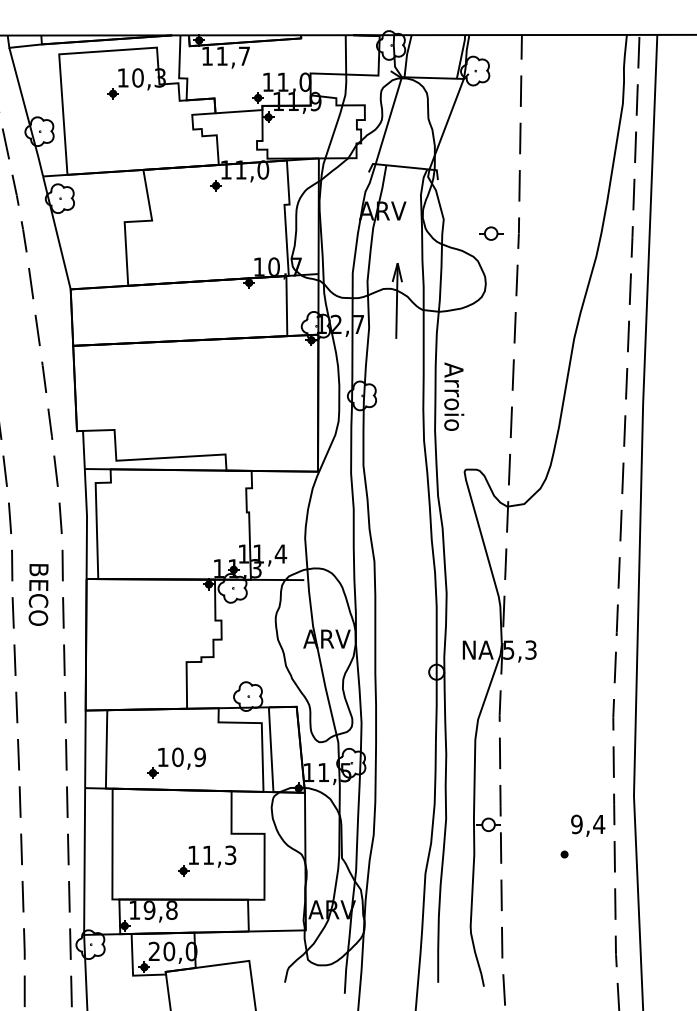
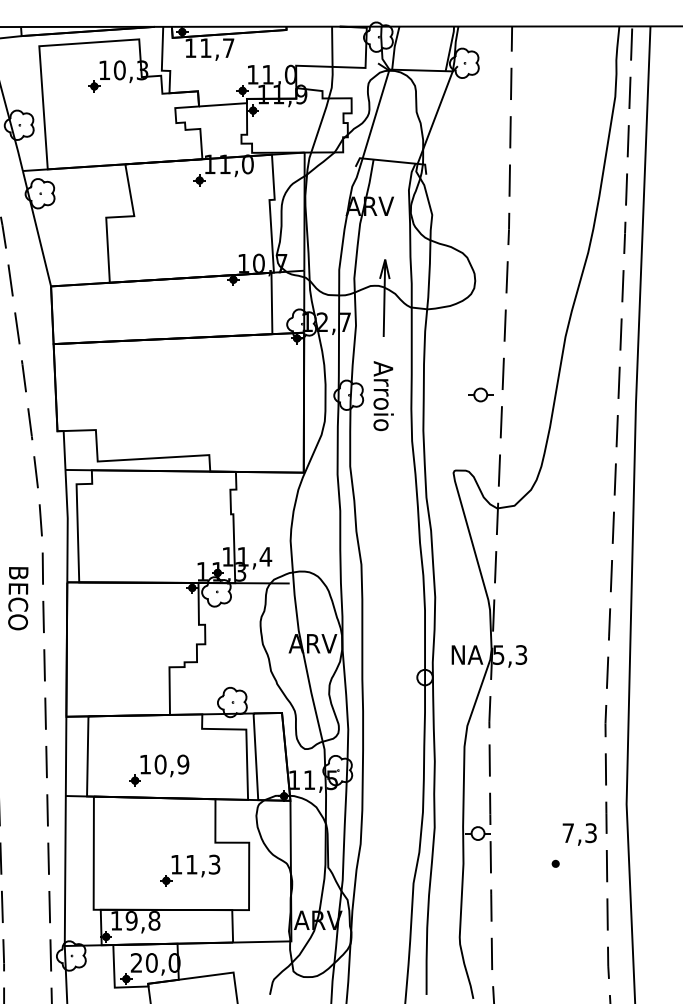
part: (491, 233) -> (481, 394), moved
text: (454, 396) -> (383, 395), moved
text: (588, 824) -> (580, 833), 9,4 -> 7,3

